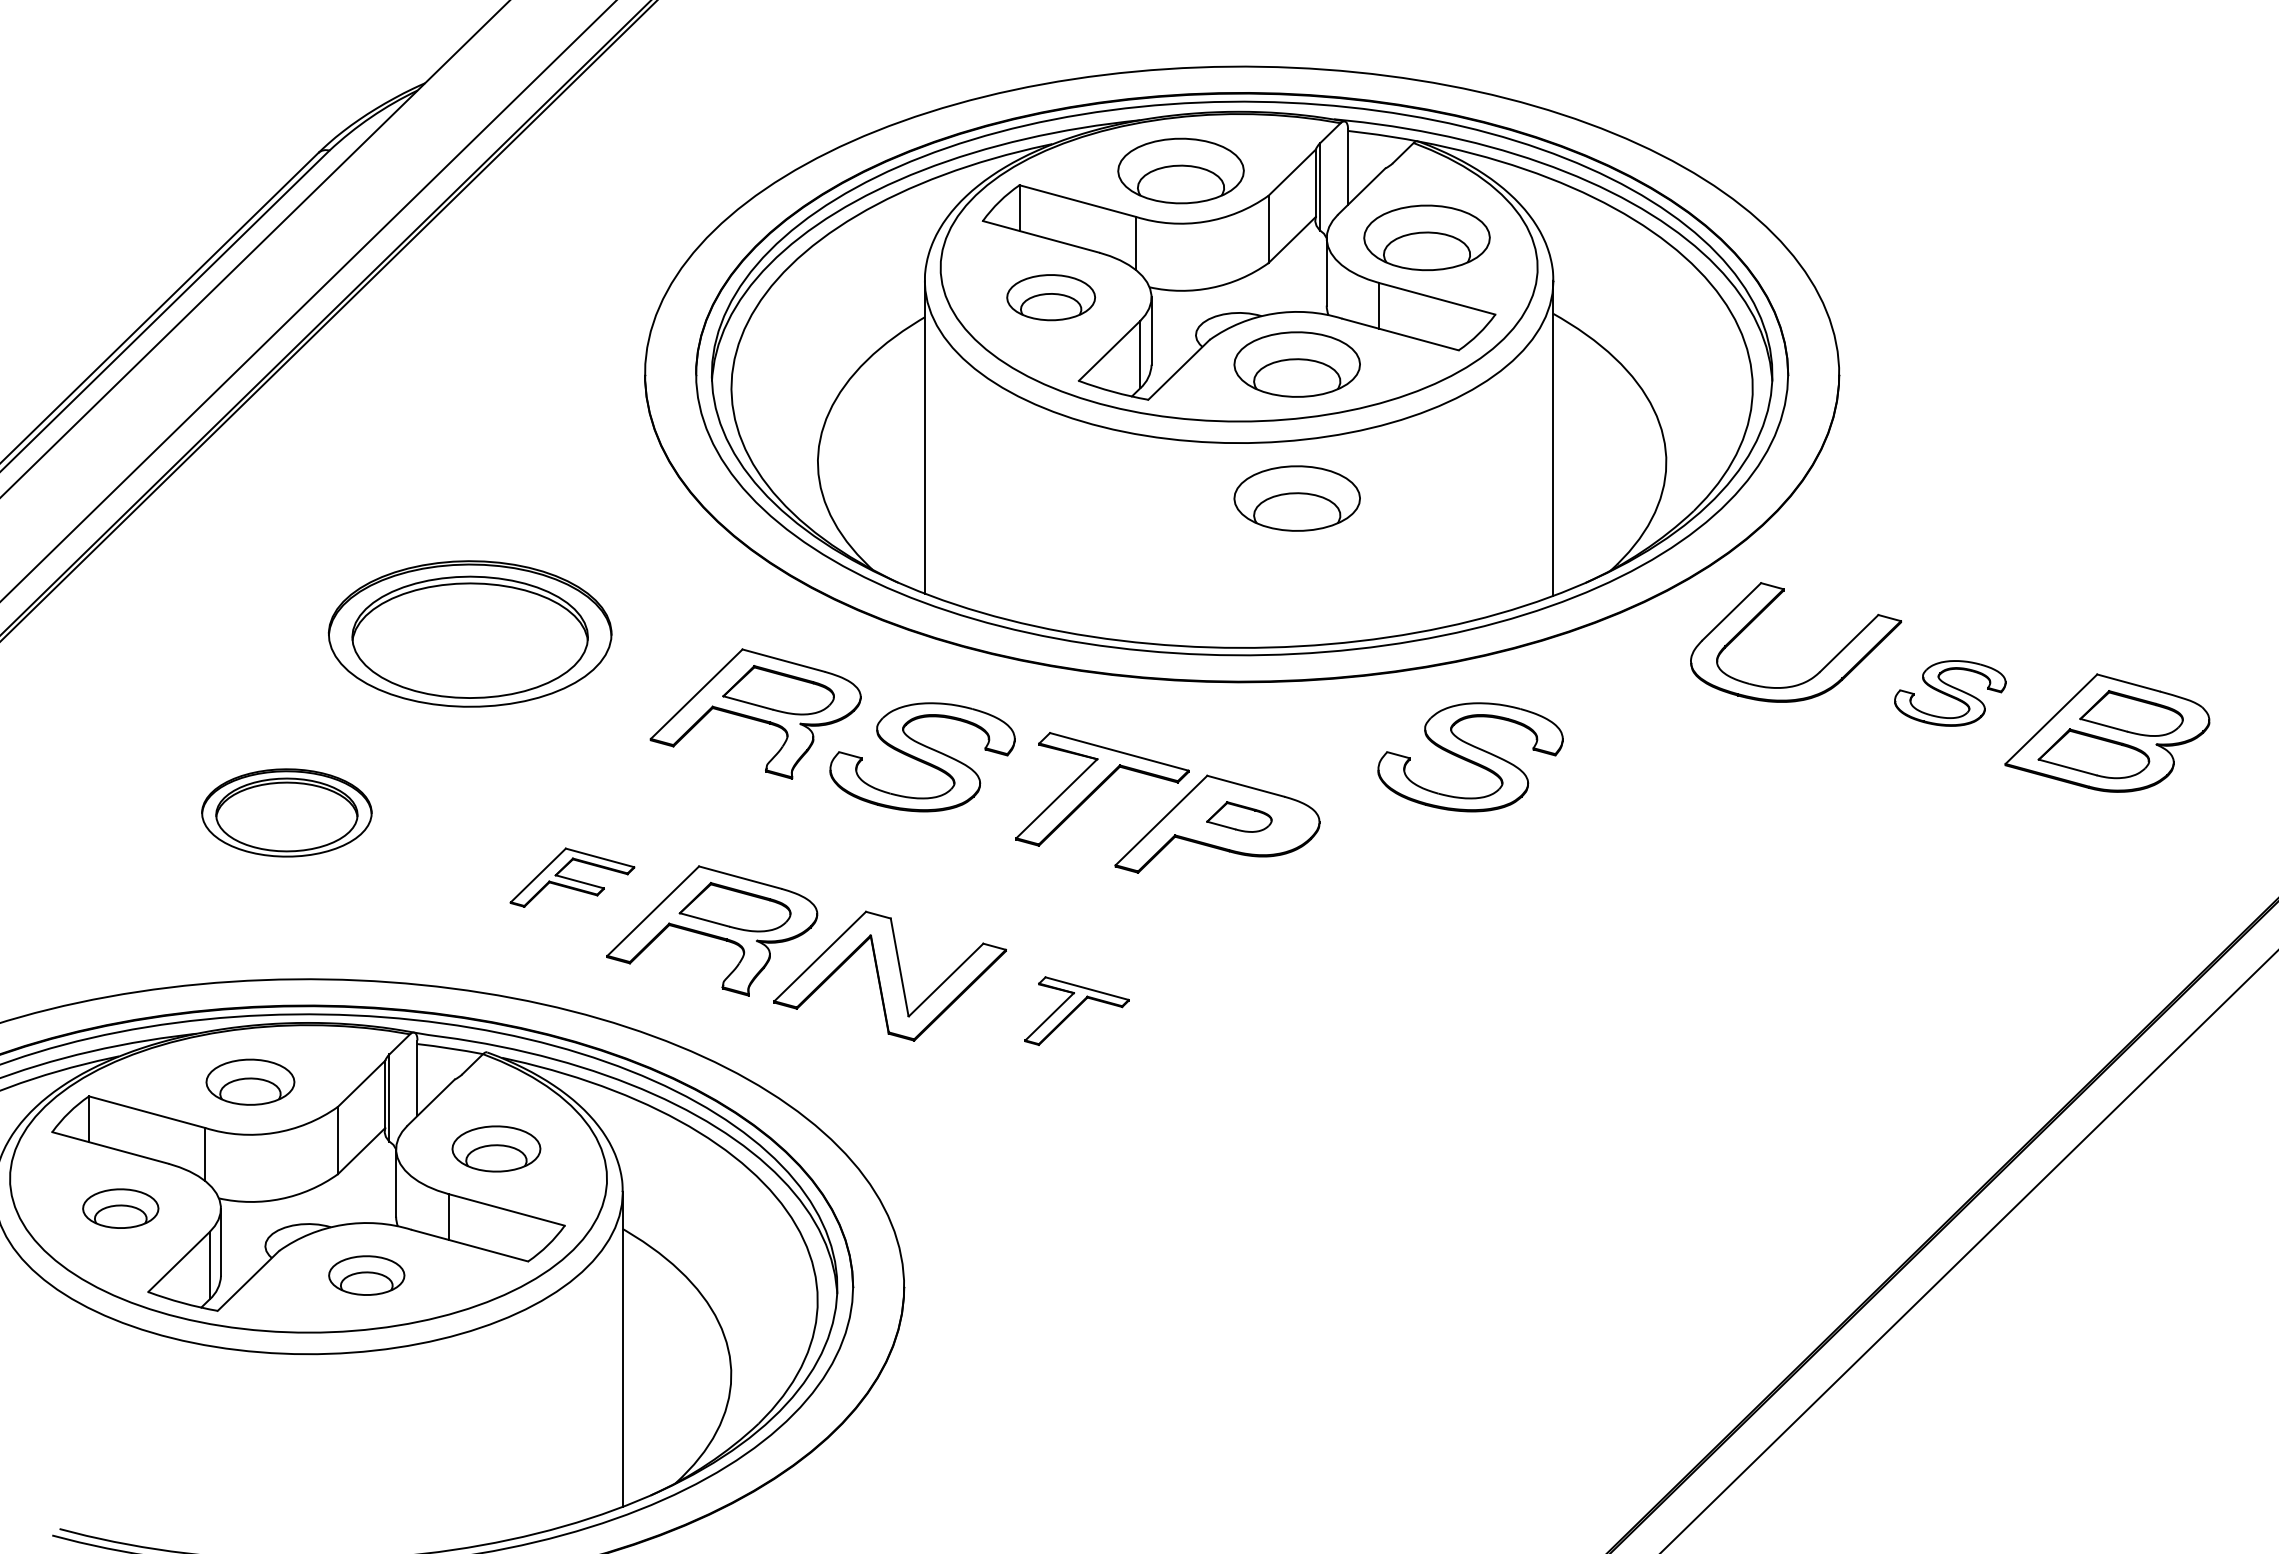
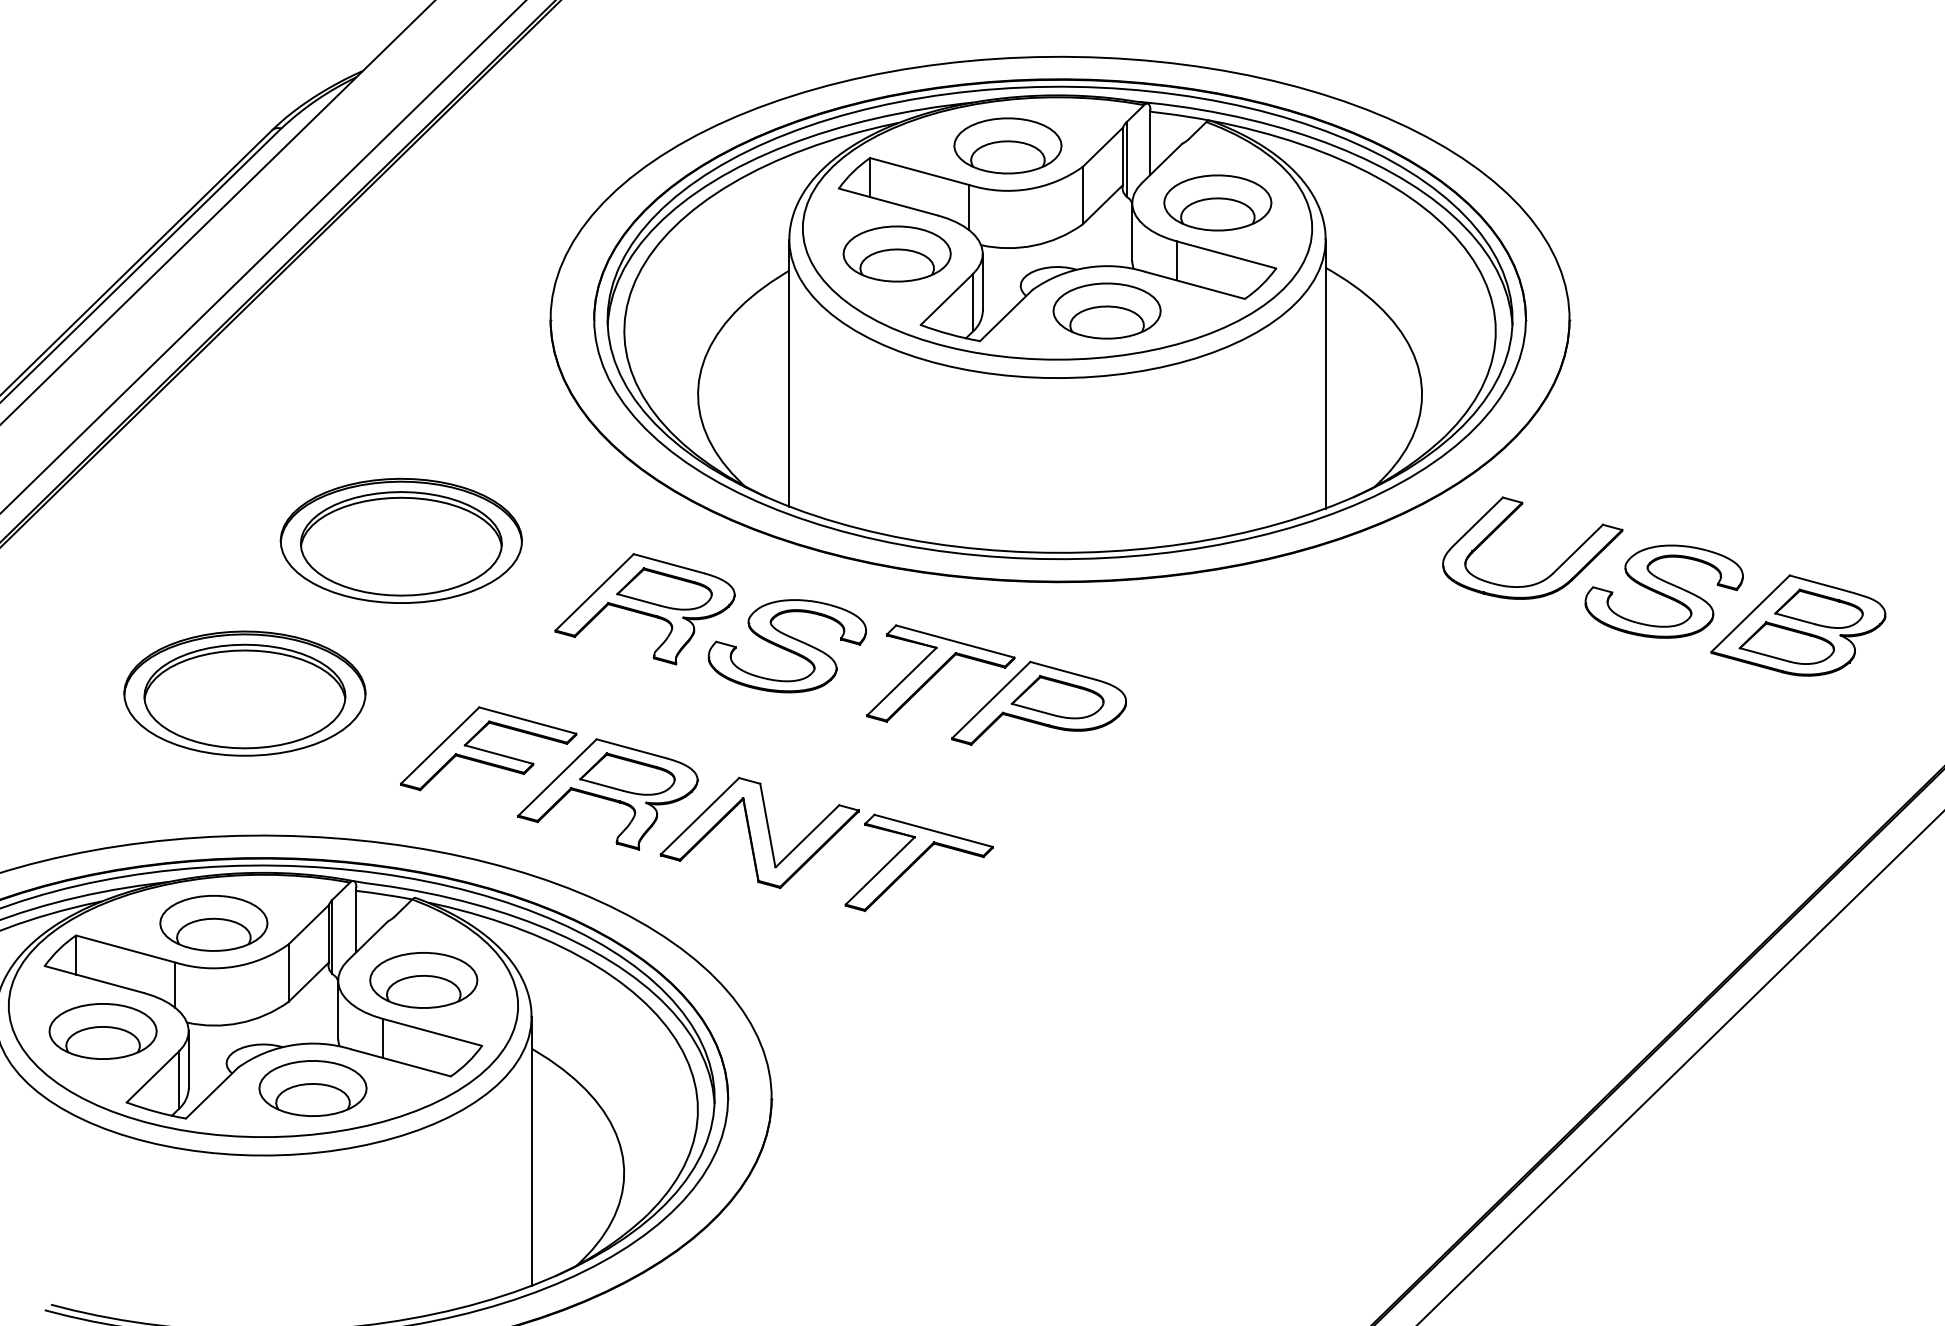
part: (1050, 297) -> (896, 253), size x1.43
part: (1296, 498) -> (1106, 425), removed
part: (1950, 693) -> (1664, 591), size x1.67
part: (1470, 757) -> (1254, 646), removed
part: (286, 812) -> (244, 693), size x1.67
part: (1239, 816) -> (1057, 696), size x1.67
part: (572, 877) -> (488, 748), size x1.67
part: (1076, 1010) -> (918, 862), size x1.67
part: (250, 1082) -> (213, 923), size x1.43
part: (496, 1148) -> (423, 980), size x1.43
part: (120, 1208) -> (102, 1031), size x1.67
part: (366, 1275) -> (312, 1088), size x1.67

